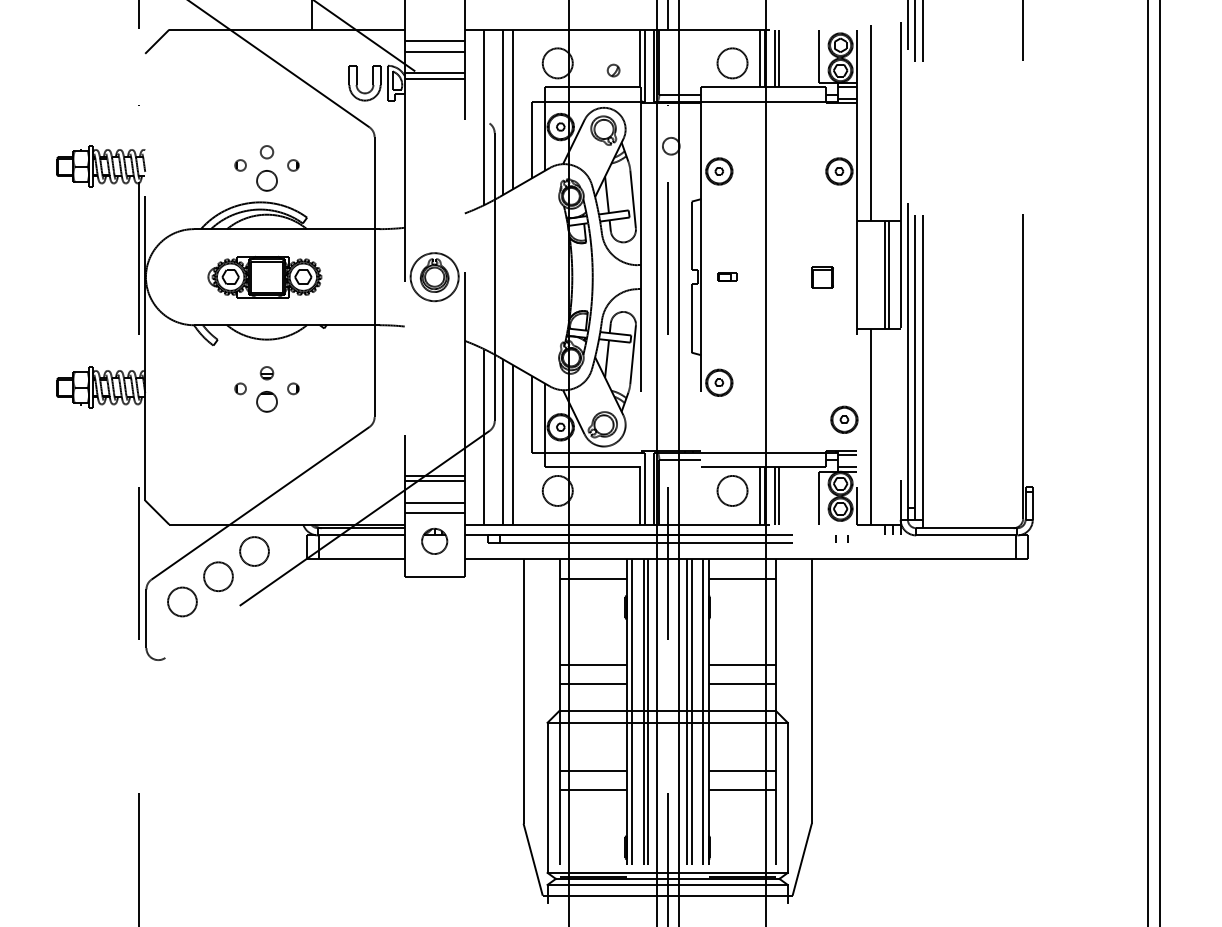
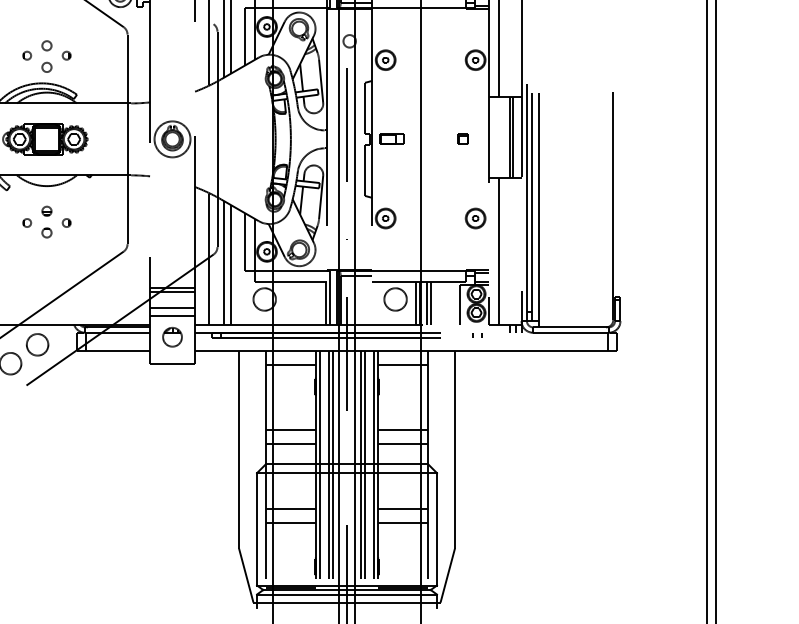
circle: (266, 181) -> (46, 67), size x0.62
part: (727, 276) -> (391, 138), size x1.67
part: (822, 276) -> (462, 138), size x0.62
part: (266, 402) -> (46, 233), size x0.62
part: (844, 419) -> (475, 218), moved

